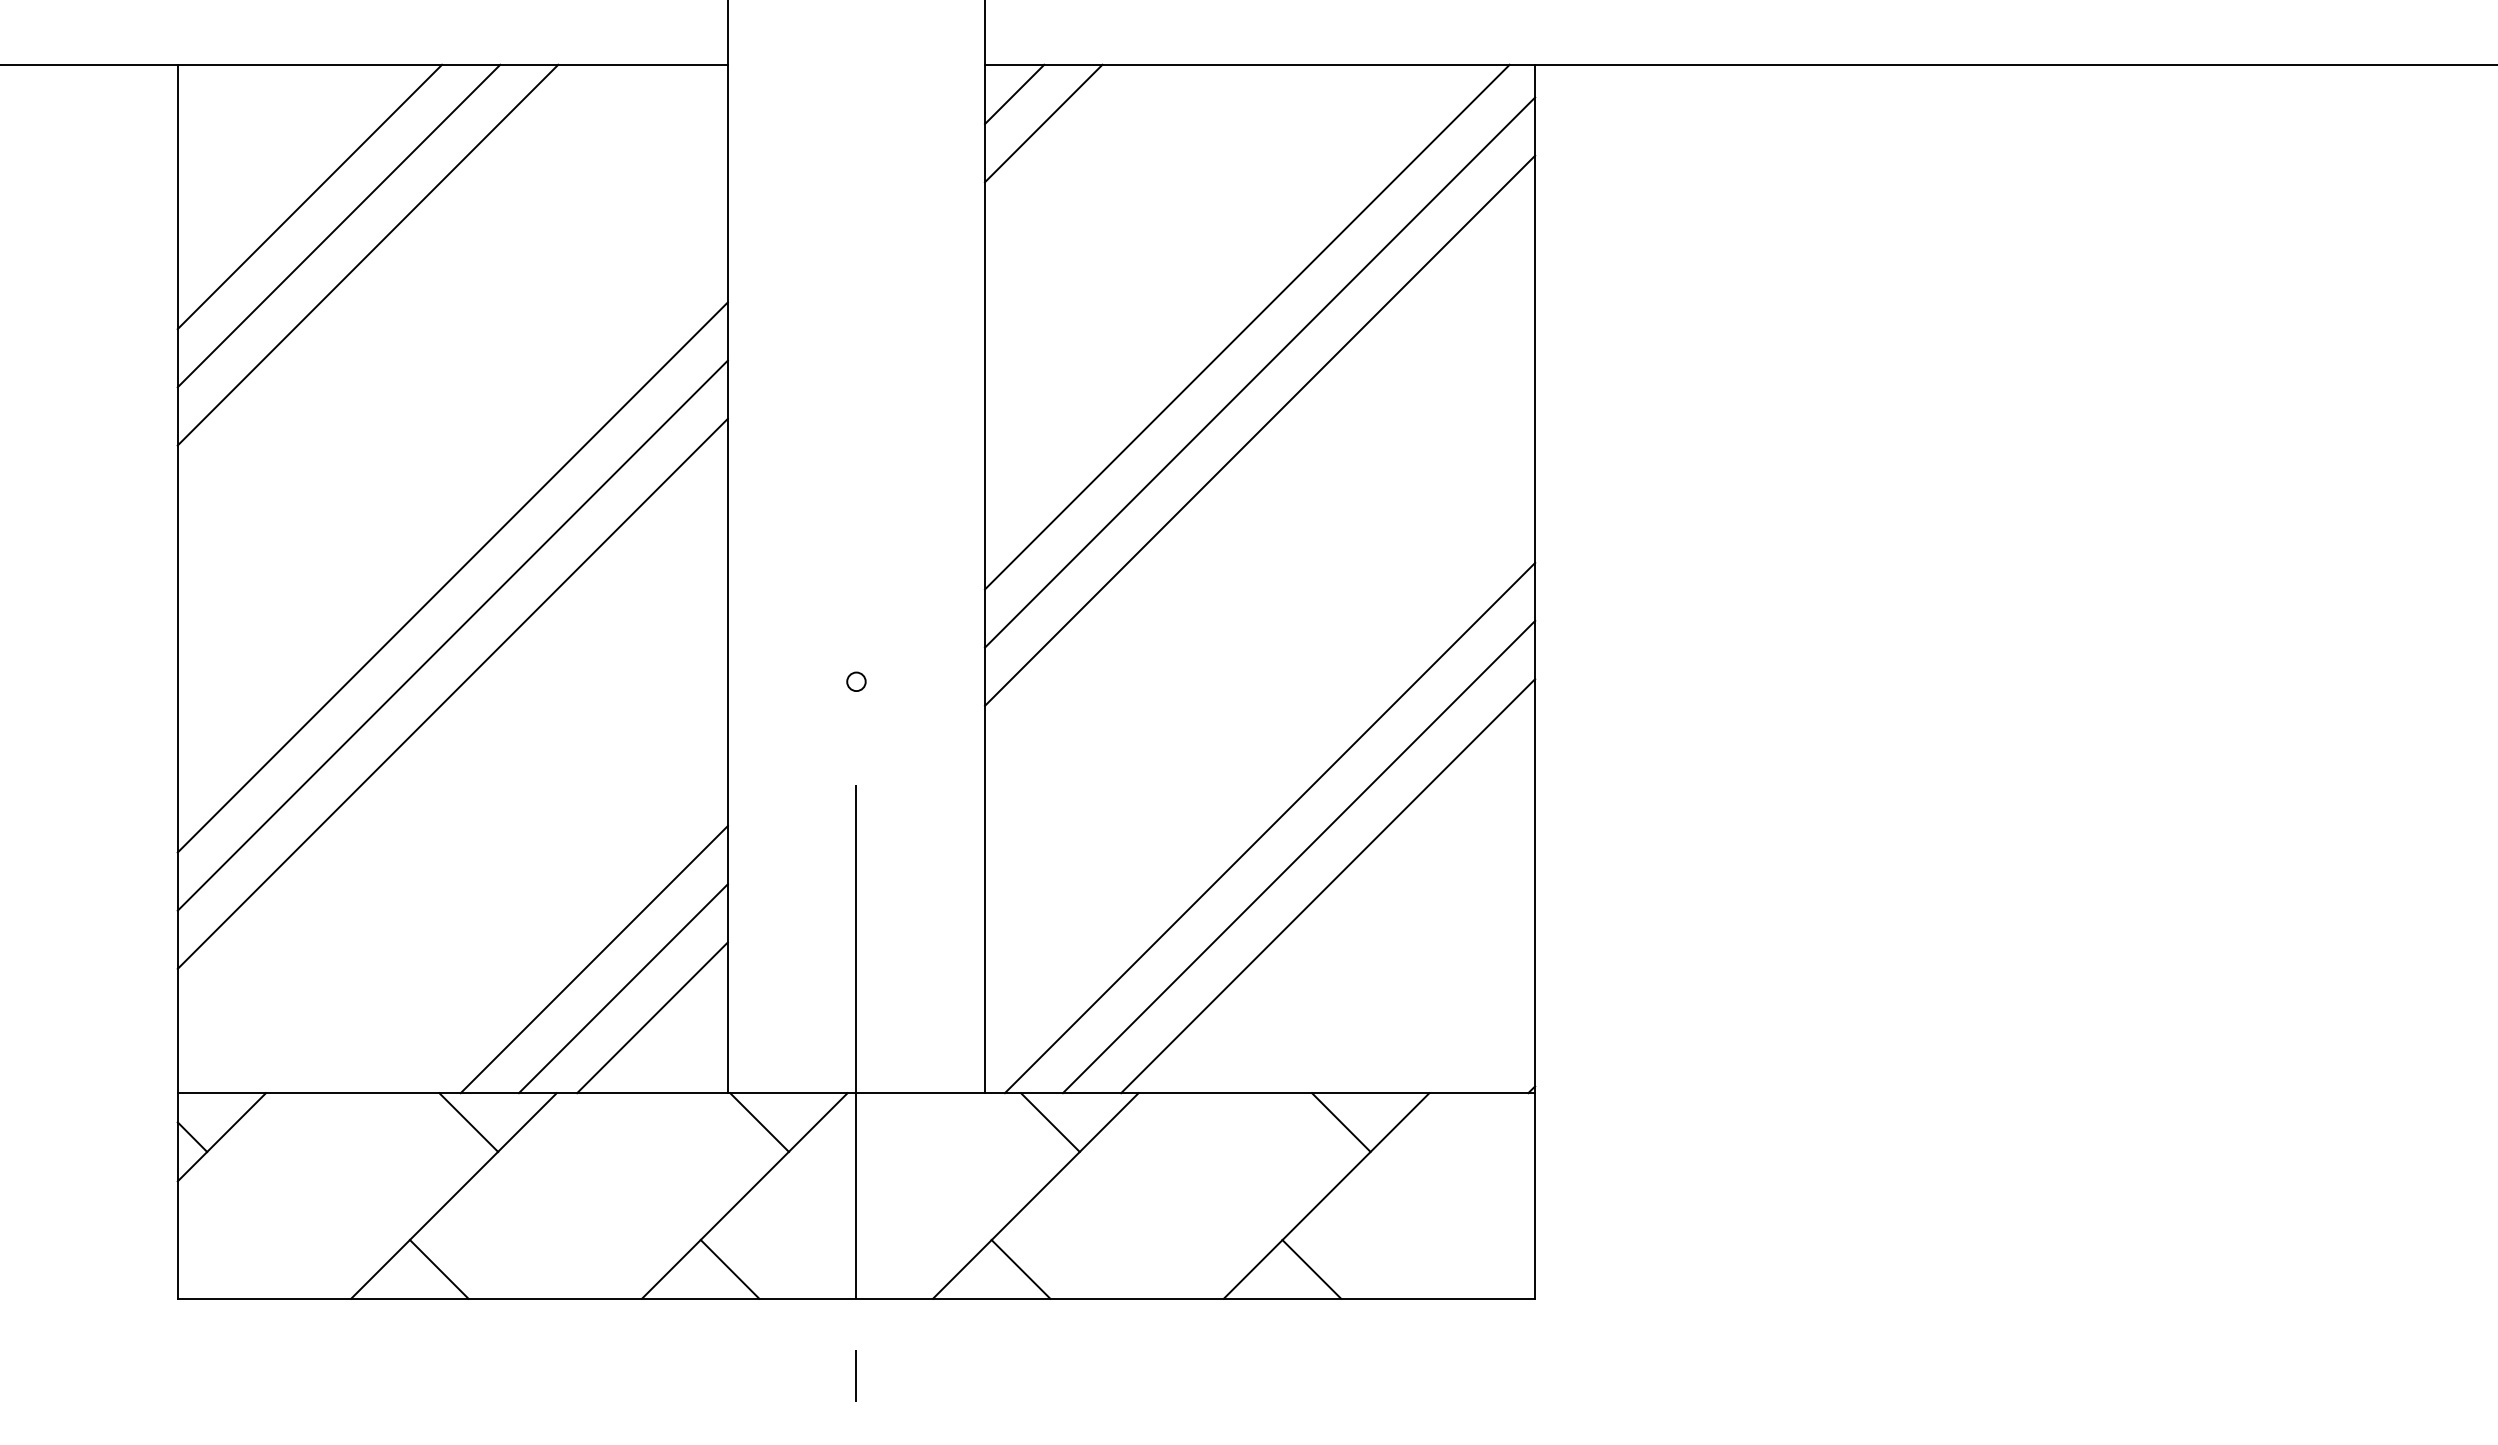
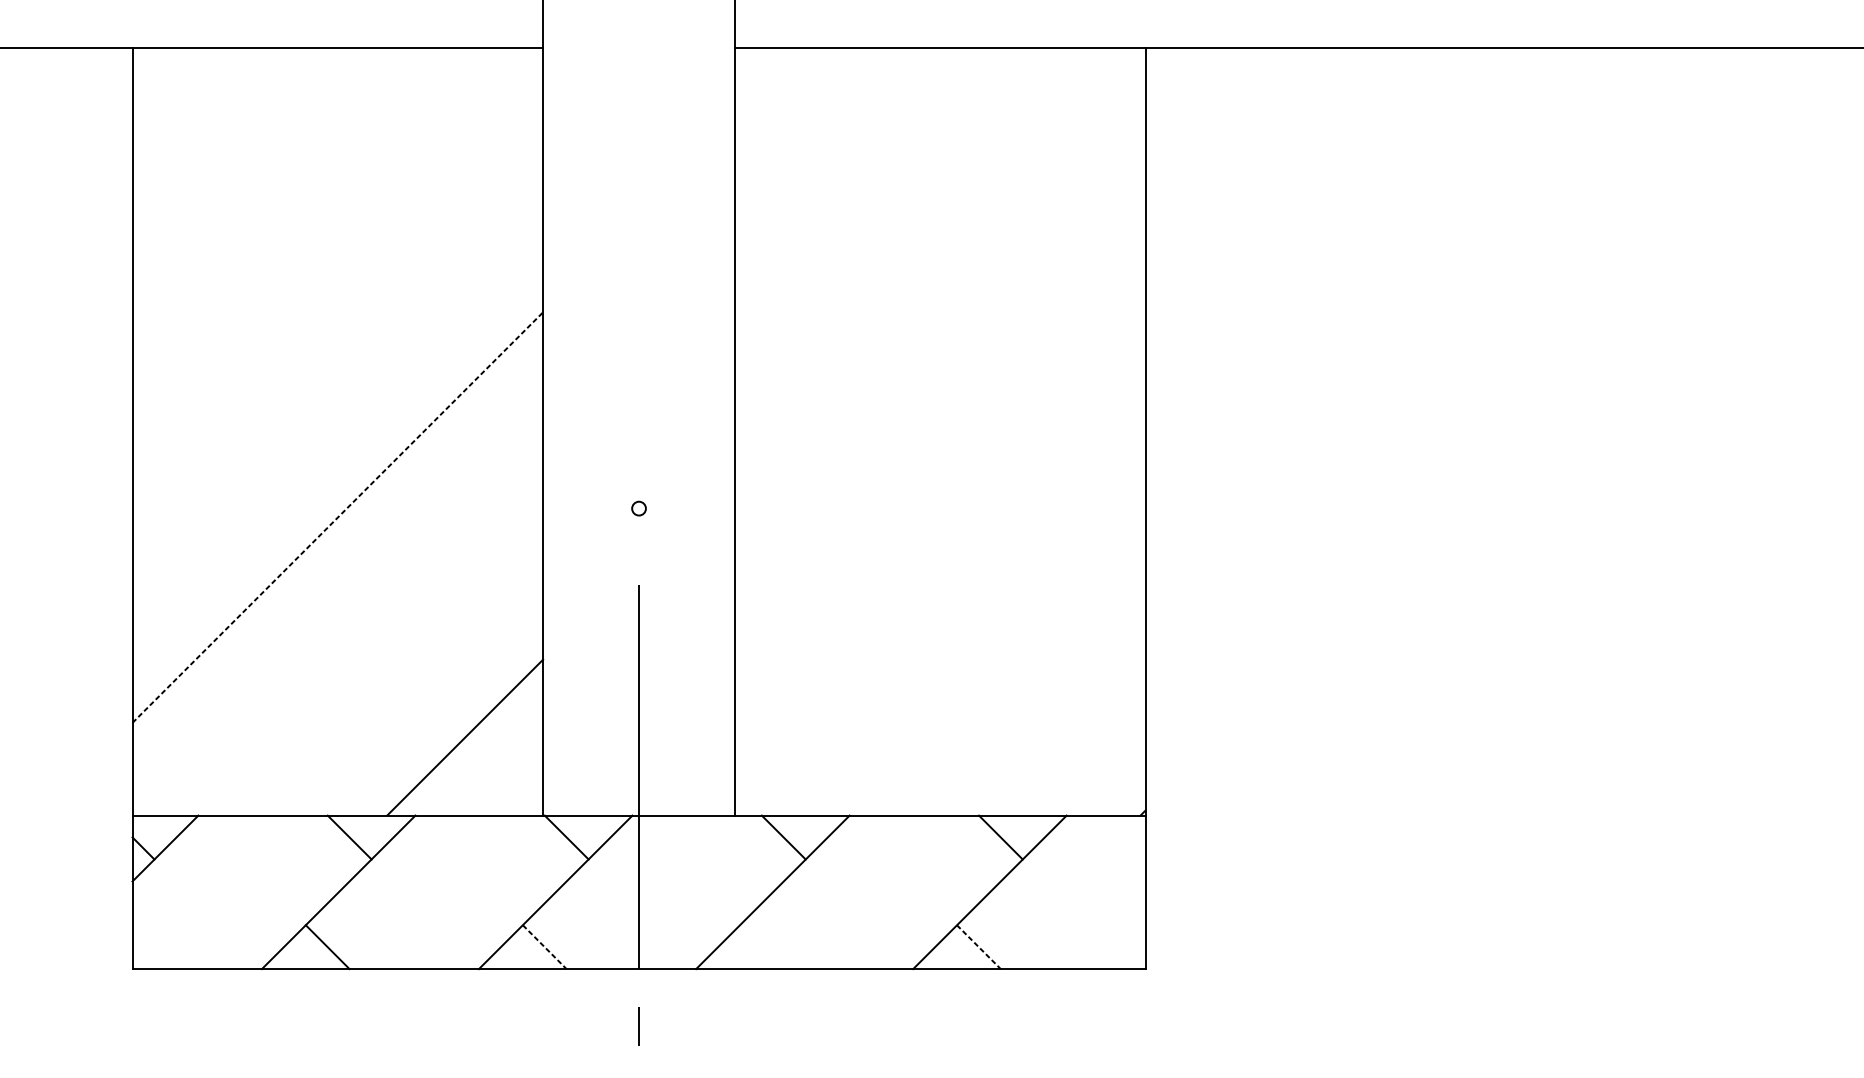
line: (1014, 94) -> (756, 70), removed
line: (1043, 123) -> (778, 91), removed
line: (309, 196) -> (230, 146), removed
line: (338, 225) -> (252, 168), removed
line: (367, 254) -> (274, 189), removed
line: (1247, 326) -> (930, 243), removed
line: (1260, 372) -> (940, 277), removed
line: (1260, 430) -> (940, 321), removed
line: (452, 577) -> (337, 430), removed
line: (452, 635) -> (337, 474), removed
line: (453, 693) -> (338, 517), solid -> dashed
line: (1269, 827) -> (947, 617), removed
line: (1298, 856) -> (968, 639), removed
line: (1328, 886) -> (991, 661), removed
line: (593, 959) -> (442, 715), removed
line: (652, 1017) -> (486, 759), removed
line: (730, 1269) -> (545, 947), solid -> dashed
line: (1020, 1269) -> (761, 947), removed
line: (1311, 1269) -> (978, 947), solid -> dashed

